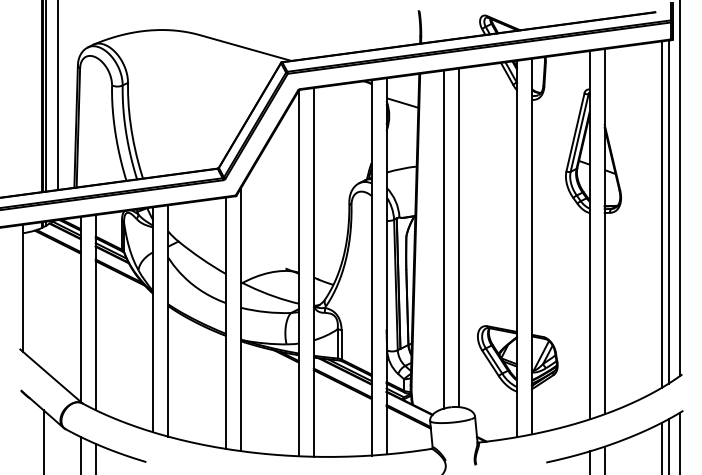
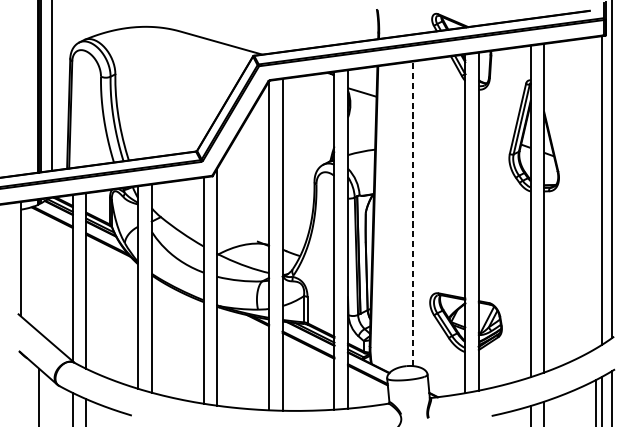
line: (662, 214) -> (596, 192), removed
line: (459, 237) -> (413, 213), solid -> dashed
line: (444, 239) -> (400, 215), removed

